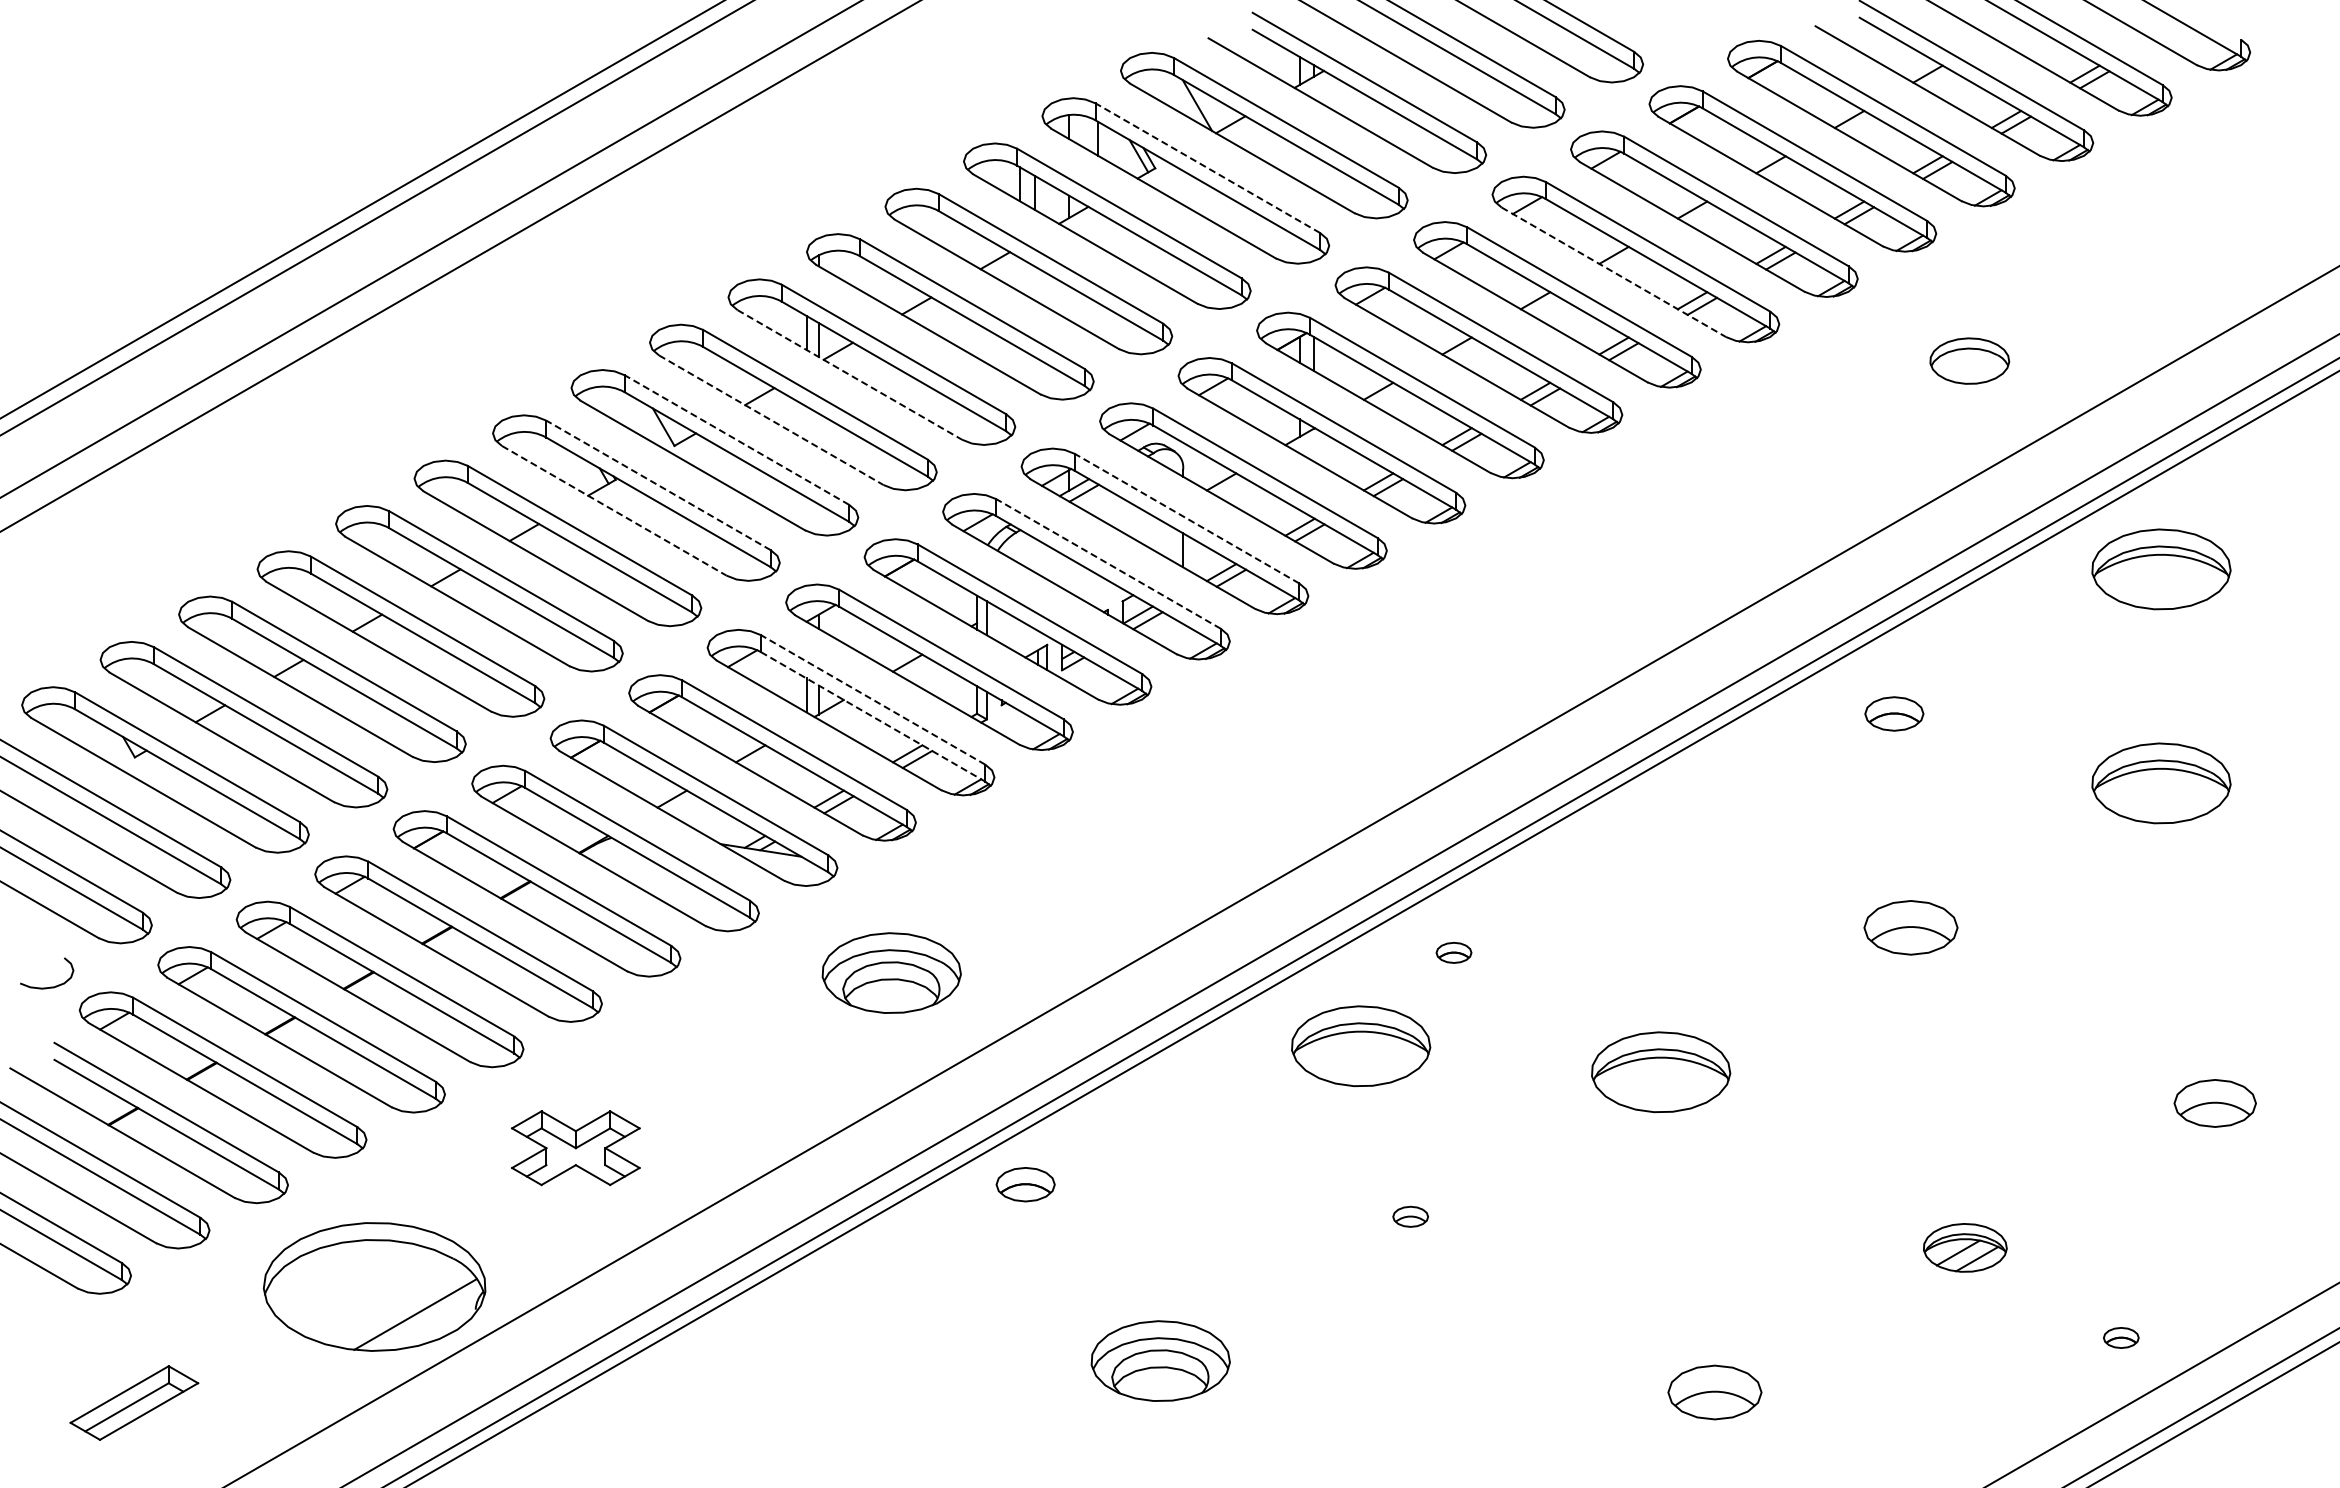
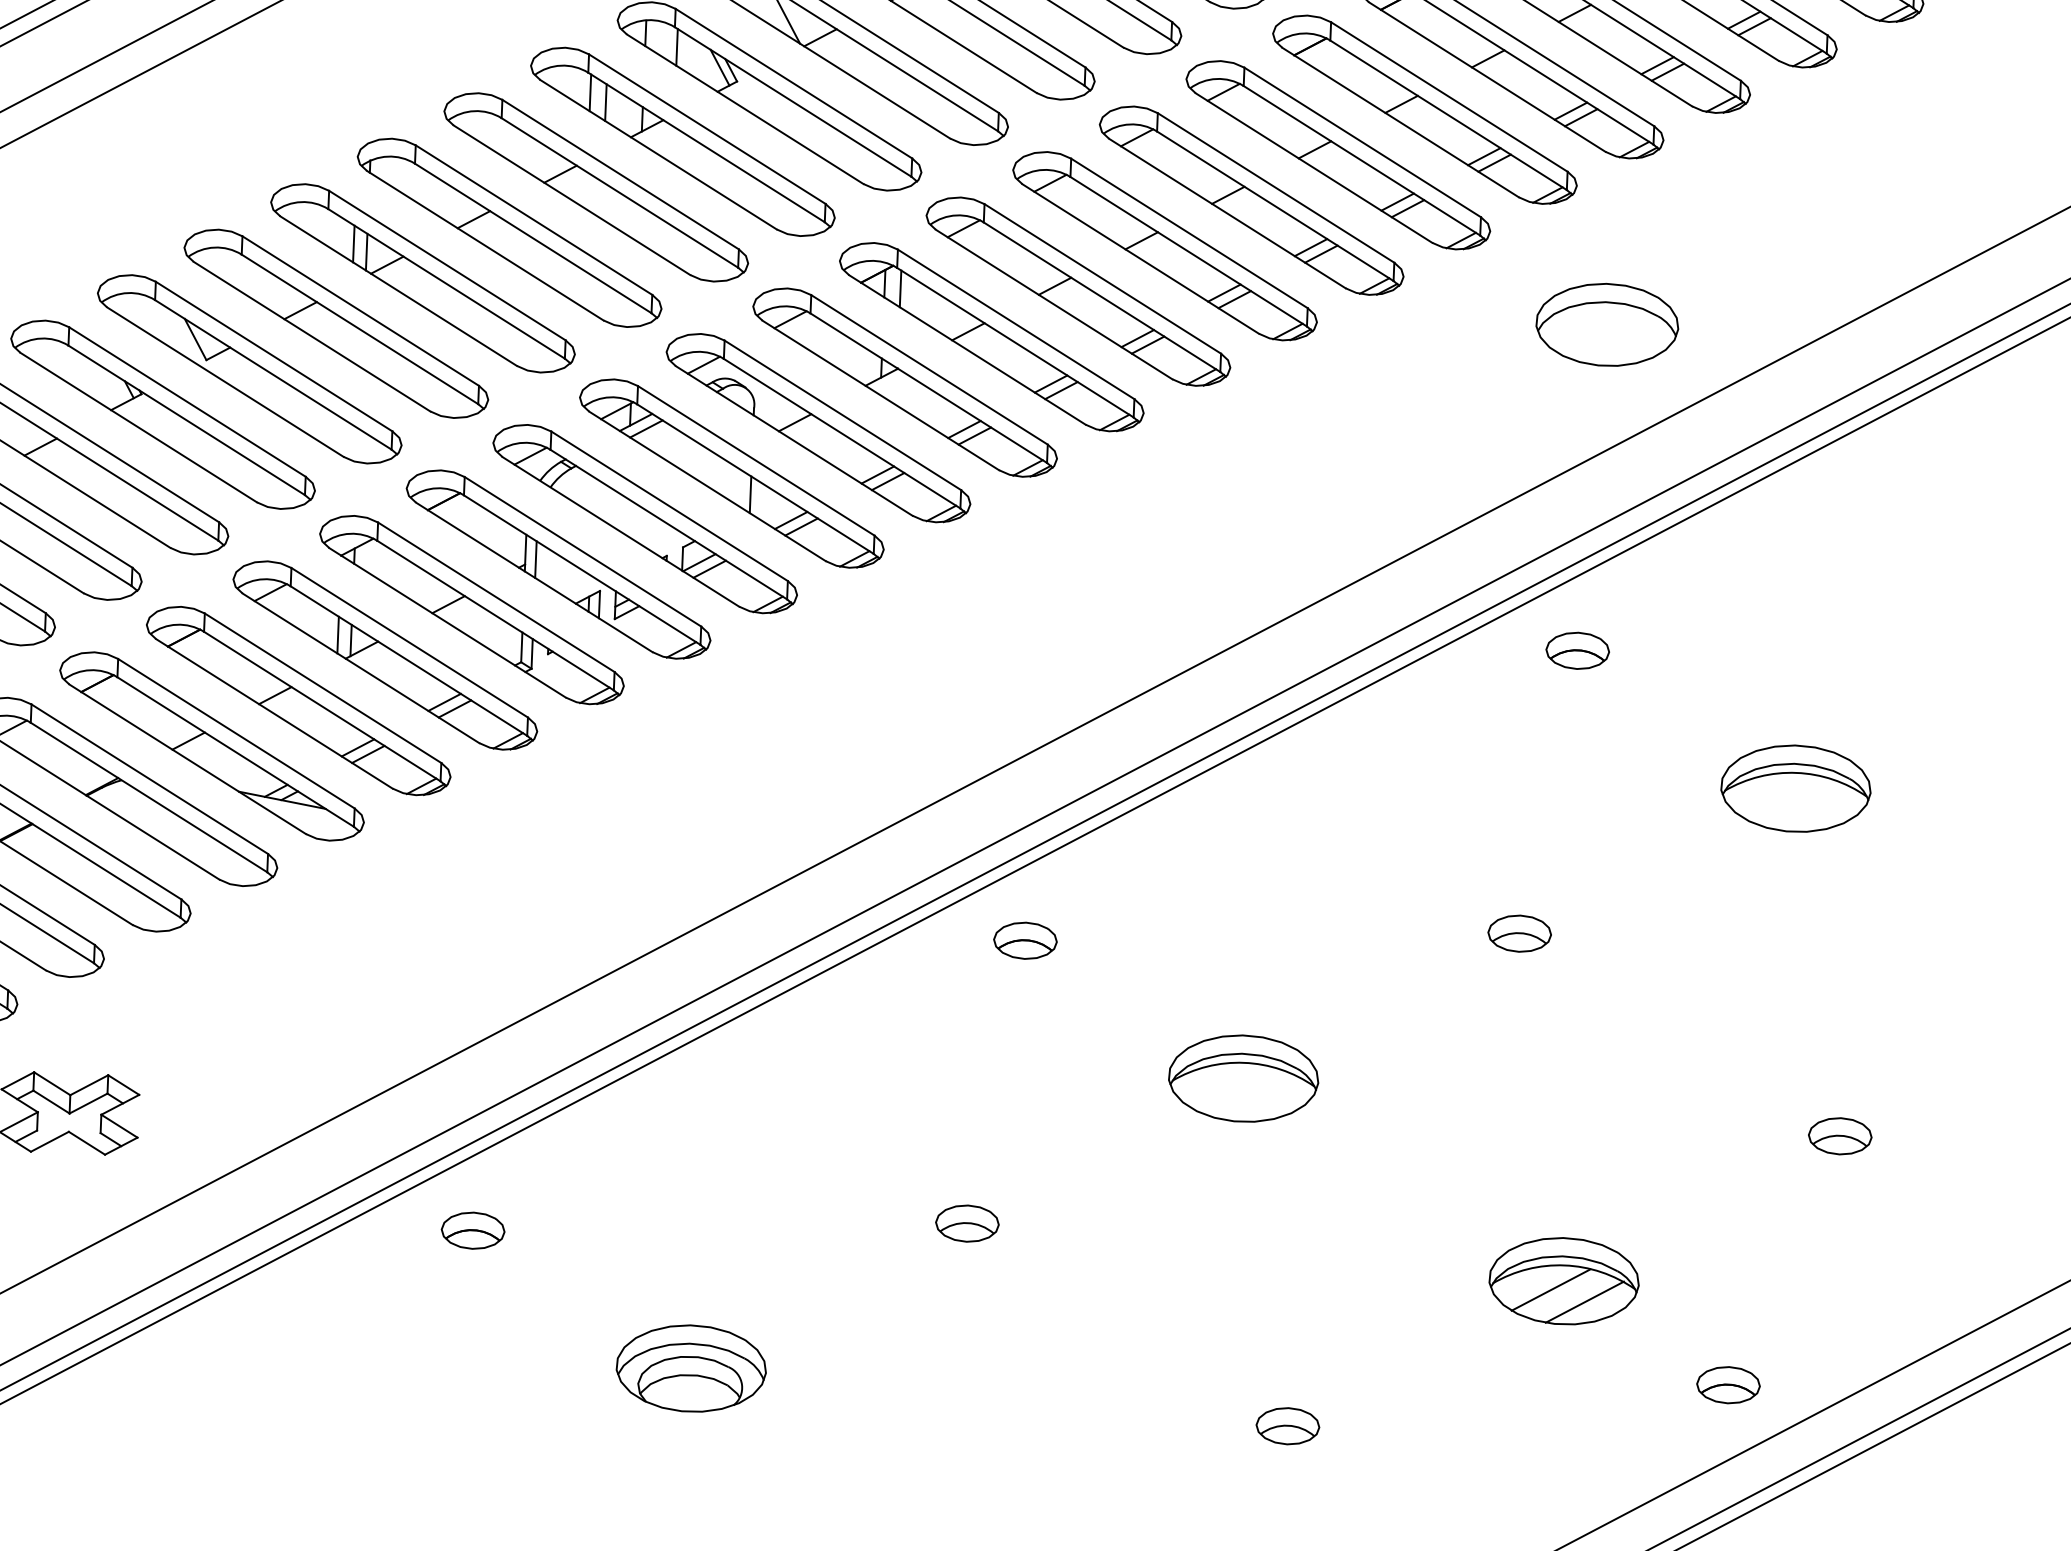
line: (1207, 168) -> (793, 83), dashed -> solid
line: (1613, 272) -> (1226, 213), dashed -> solid
part: (1969, 360) -> (1607, 324), size x1.67
line: (849, 374) -> (398, 290), dashed -> solid
line: (771, 420) -> (312, 336), dashed -> solid
line: (736, 440) -> (273, 356), dashed -> solid
line: (658, 485) -> (187, 402), dashed -> solid
line: (614, 510) -> (138, 427), dashed -> solid
line: (1187, 518) -> (756, 460), dashed -> solid
line: (1108, 563) -> (669, 505), dashed -> solid
part: (2161, 569) -> (1805, 557), removed
line: (873, 699) -> (410, 642), dashed -> solid
part: (1894, 713) -> (1577, 650), moved
line: (873, 716) -> (409, 660), dashed -> solid
part: (1911, 927) -> (1520, 933), size x0.62
part: (1453, 952) -> (1024, 940), size x1.67
part: (891, 972) -> (417, 937), removed
part: (1361, 1046) -> (921, 1037), removed
part: (2215, 1103) -> (1840, 1136), size x0.71
part: (1025, 1184) -> (472, 1230), moved
part: (1410, 1216) -> (967, 1223), size x1.67
part: (1965, 1247) -> (1564, 1280), size x1.67
part: (2121, 1337) -> (1728, 1384), size x1.67
part: (1714, 1391) -> (1287, 1425), size x0.62

